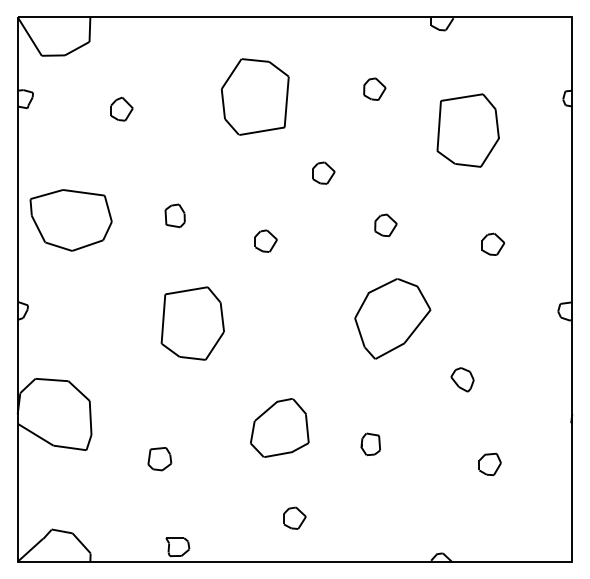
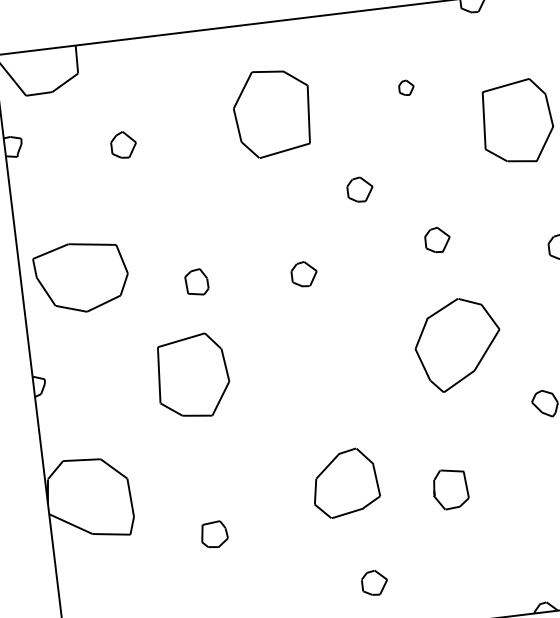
part: (374, 88) -> (406, 87), size x0.6
part: (174, 215) -> (196, 282), moved
part: (192, 323) -> (192, 376), moved
part: (370, 444) -> (450, 489), size x1.6

